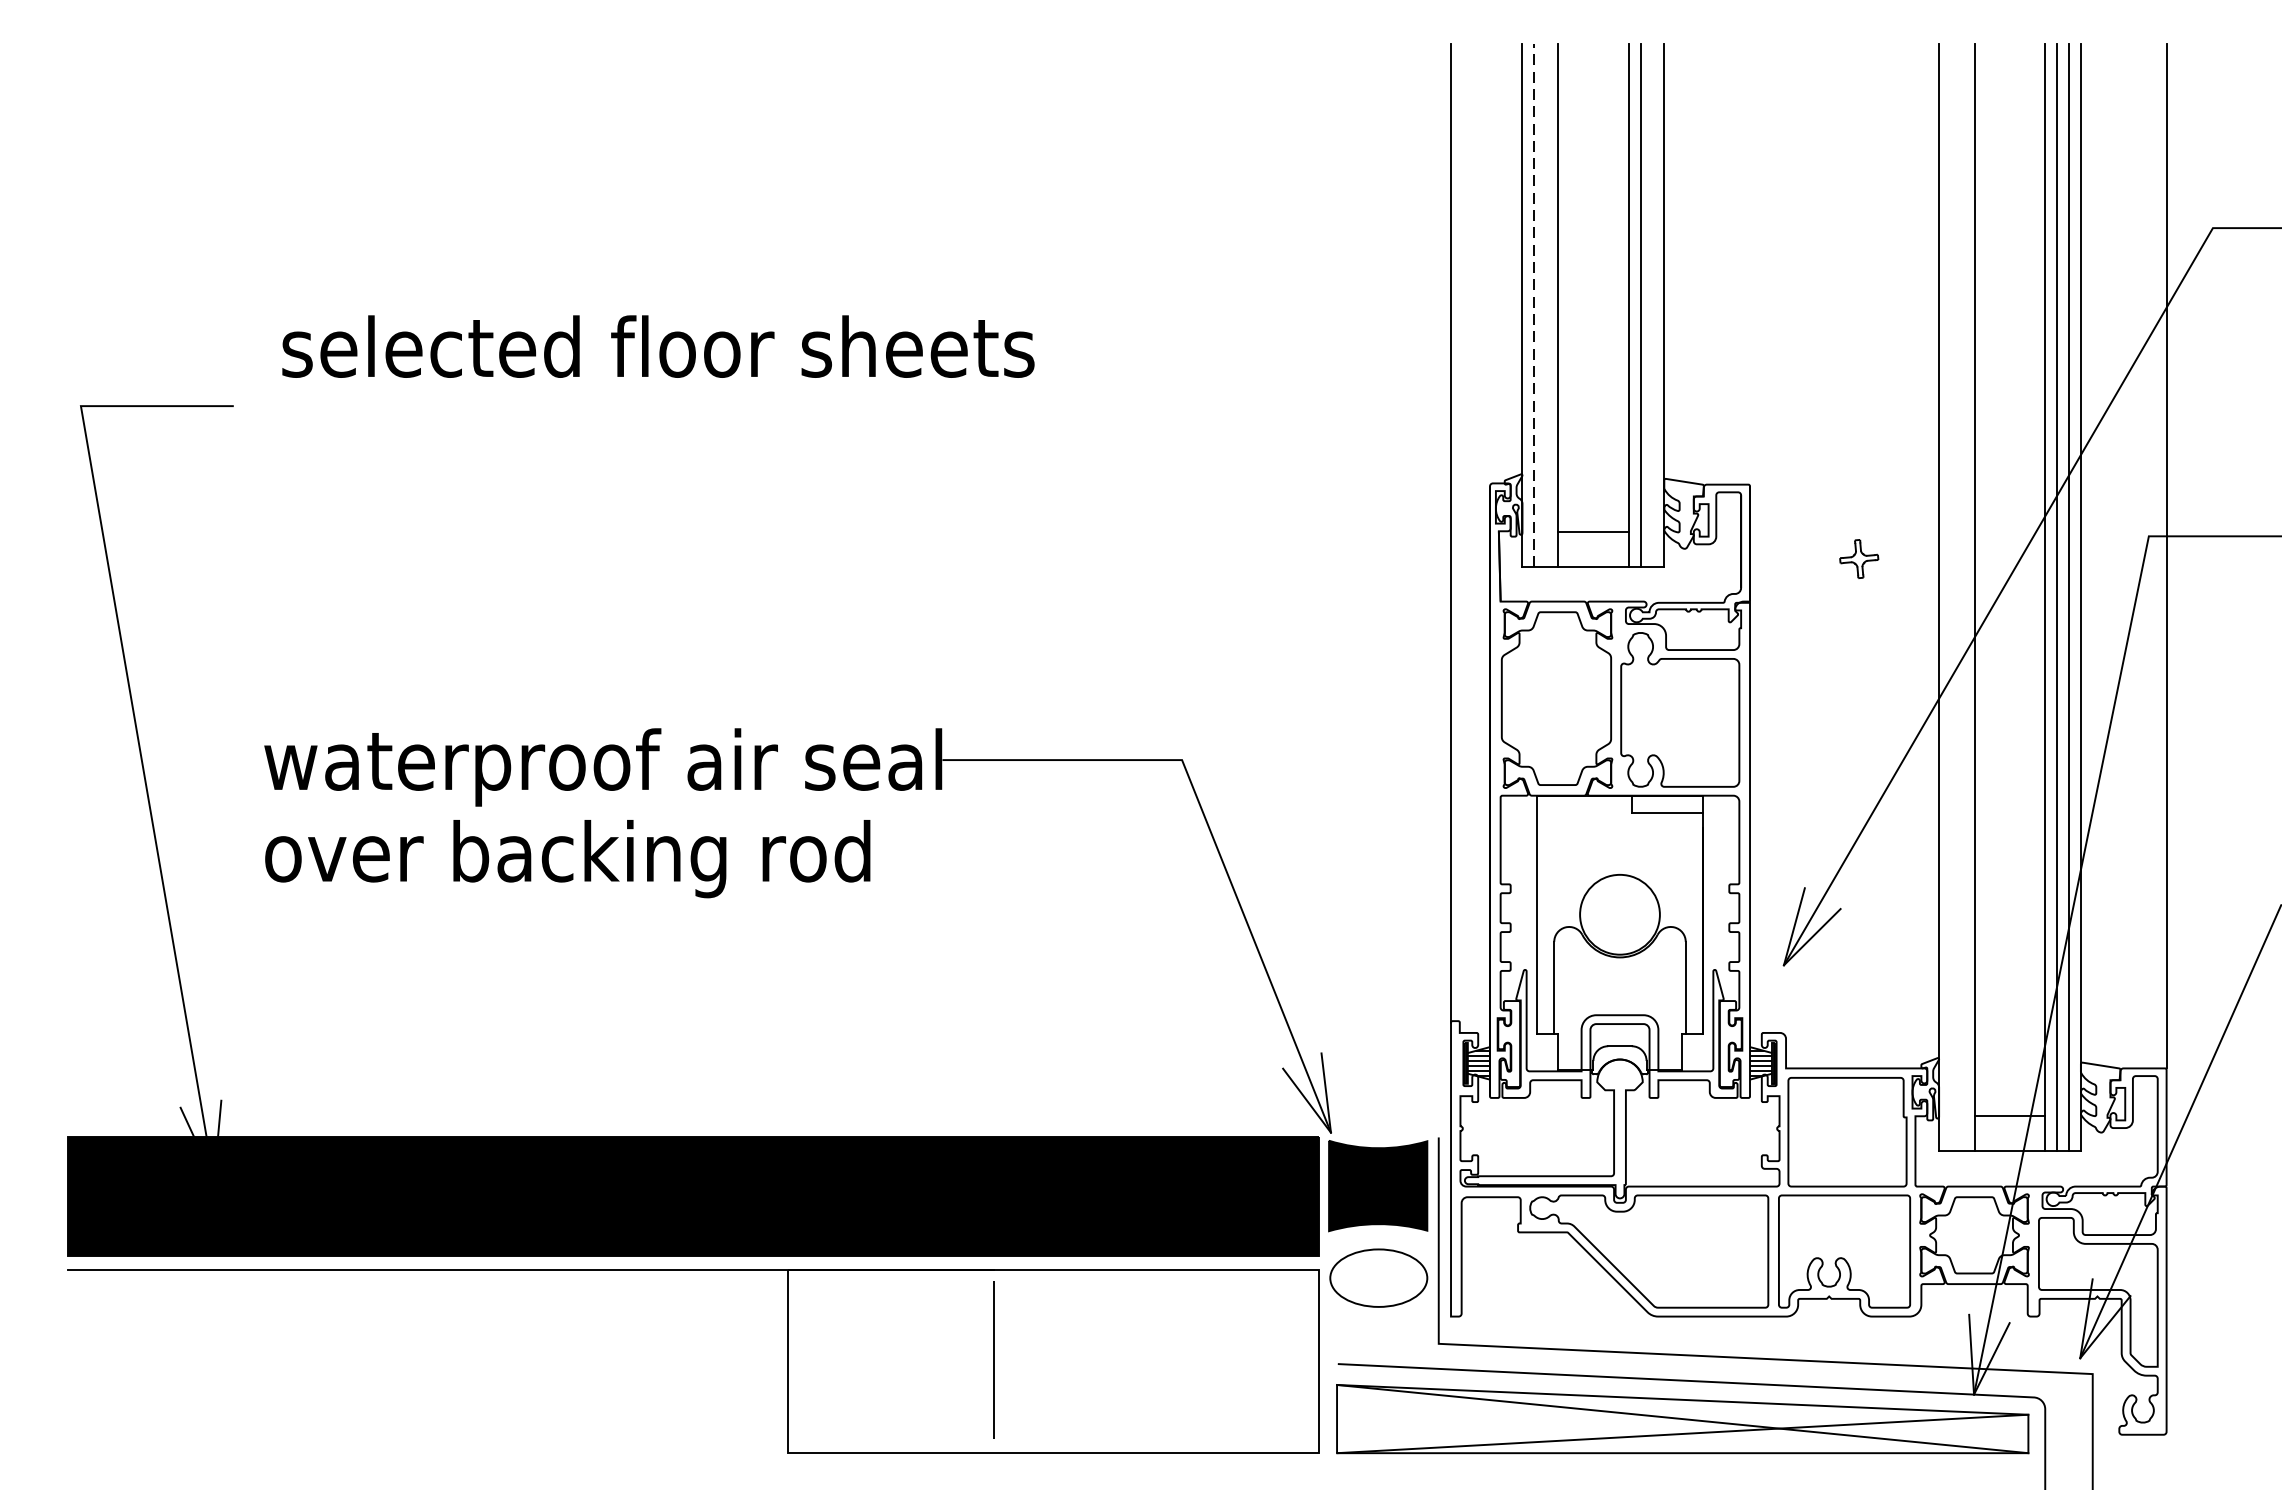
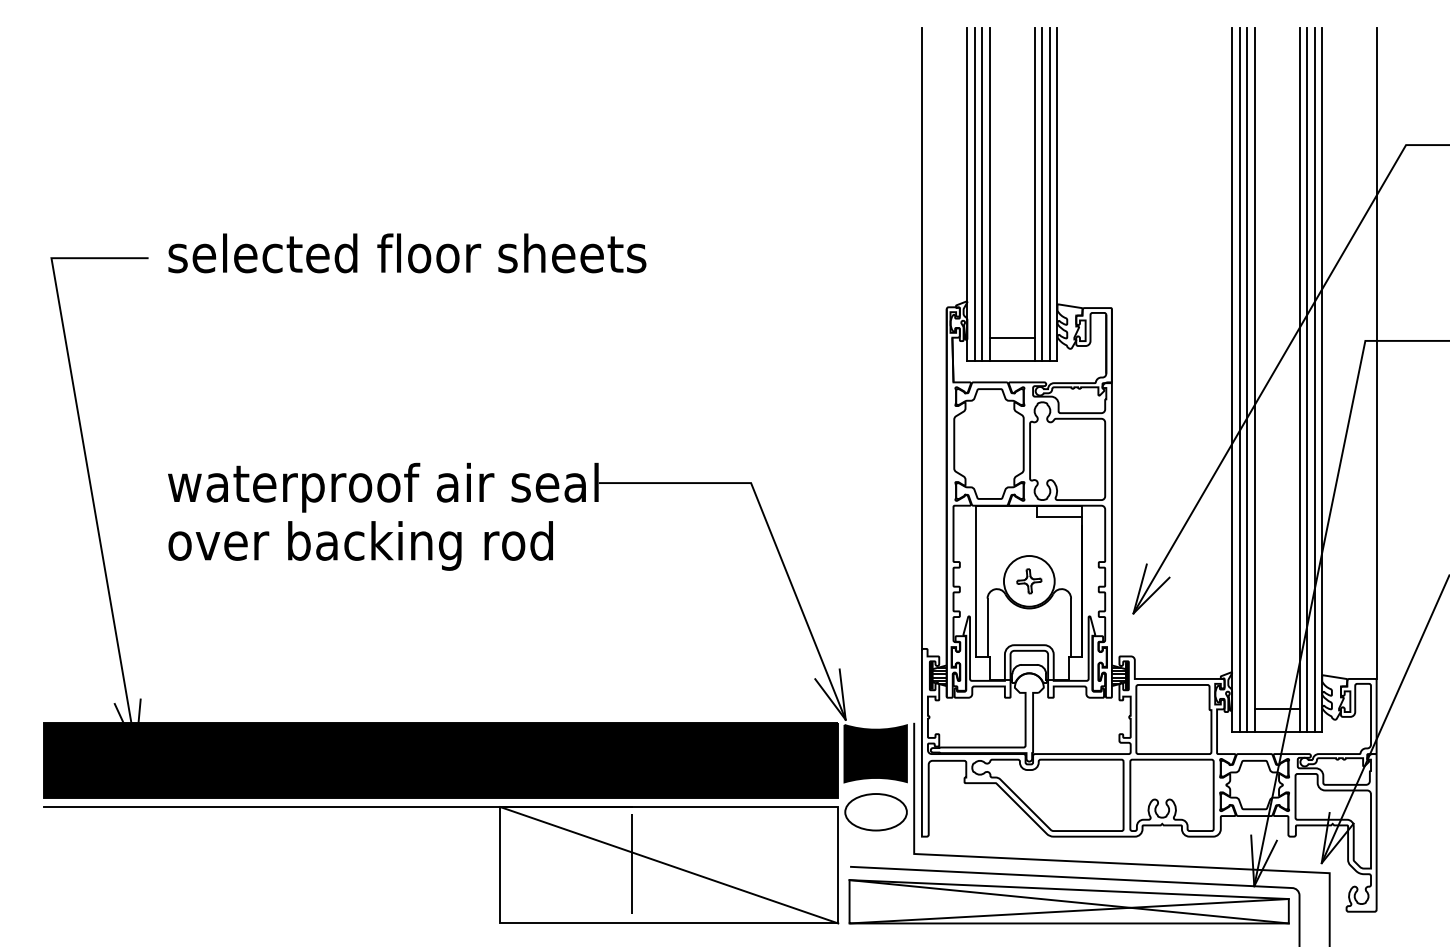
line: (1533, 305) -> (974, 194), dashed -> solid
line: (1546, 305) -> (982, 194), added
line: (1651, 305) -> (1049, 194), added
text: (658, 346) -> (407, 253), moved
part: (1859, 559) -> (1029, 581), moved
line: (1950, 597) -> (1239, 379), added
line: (1963, 597) -> (1247, 379), added
line: (1053, 1361) -> (669, 865), added

